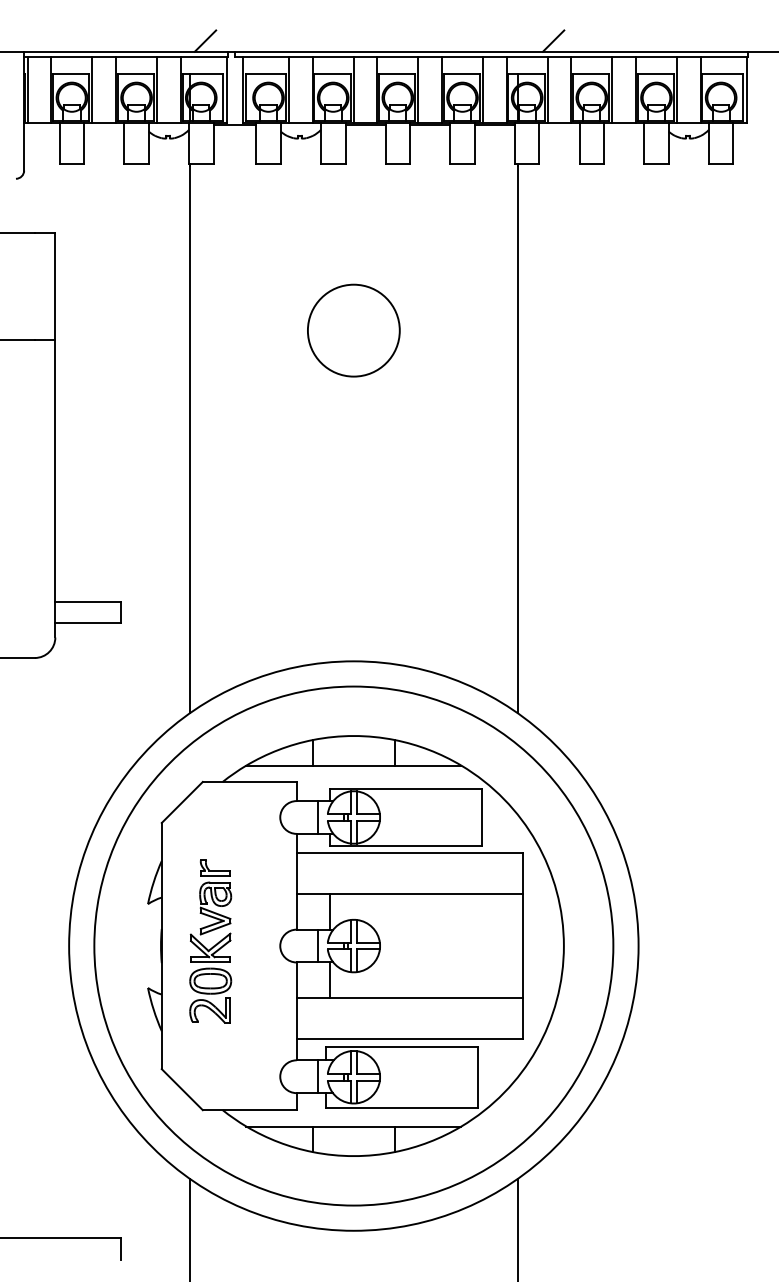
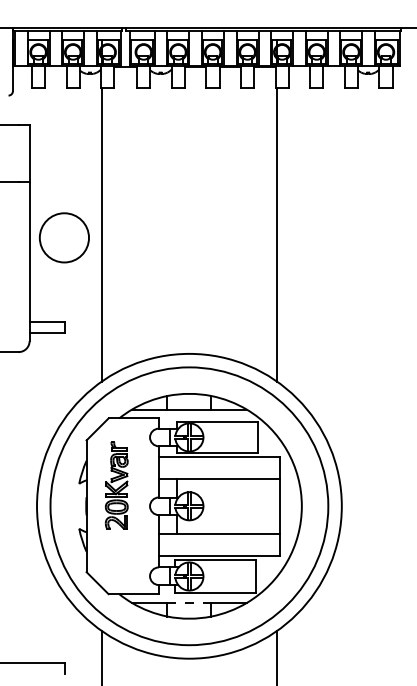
hatch: (378, 40) -> (202, 21), removed
circle: (354, 329) -> (64, 237), moved
part: (210, 940) -> (116, 485), moved
line: (354, 1125) -> (189, 602), solid -> dashed

